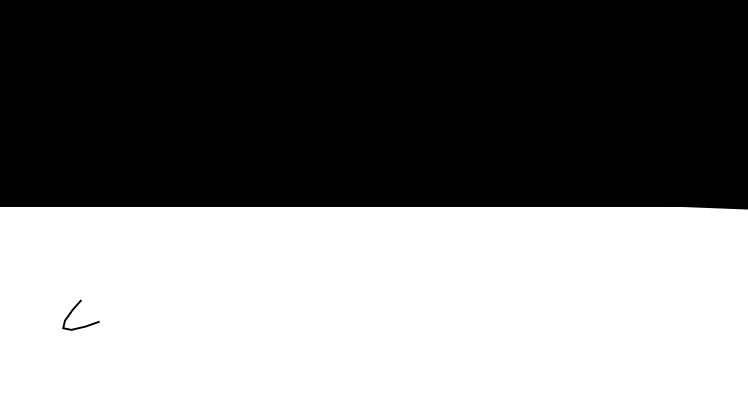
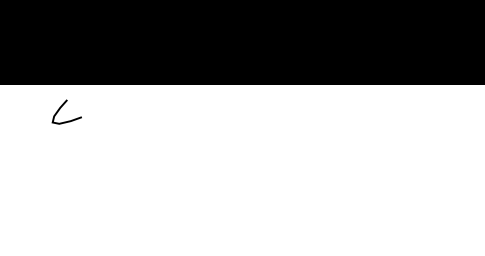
curve: (75, 308) -> (62, 106), moved

